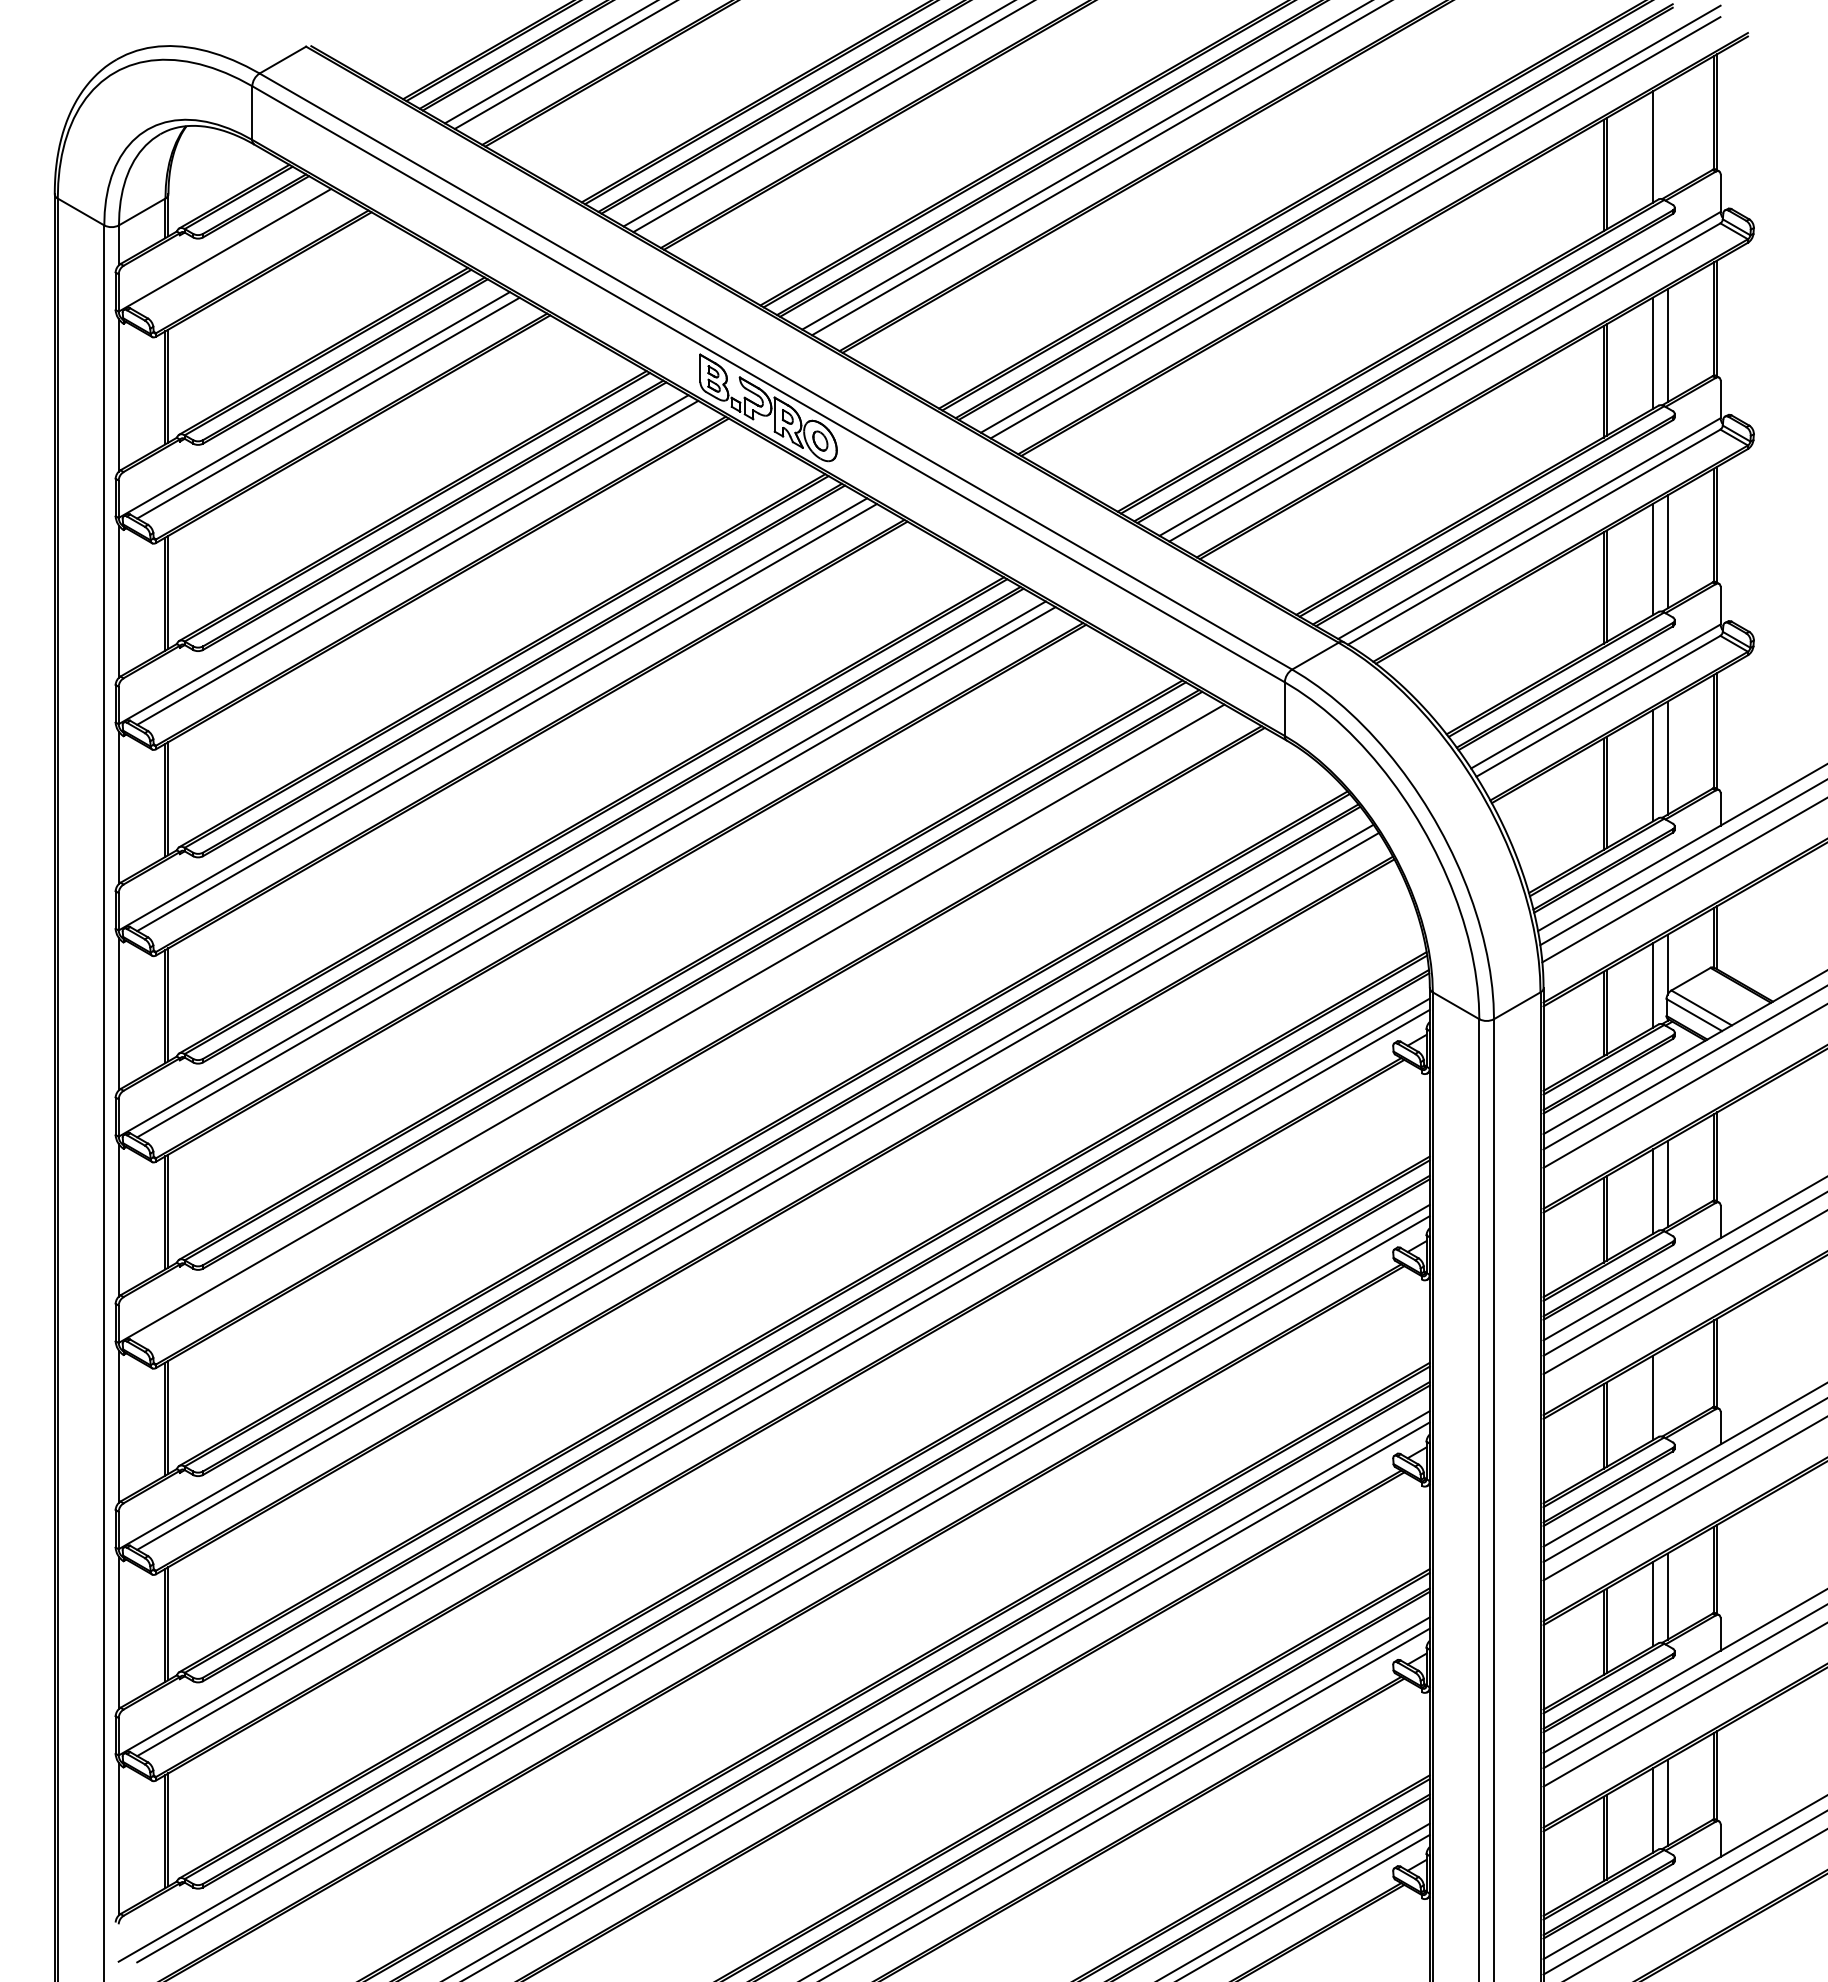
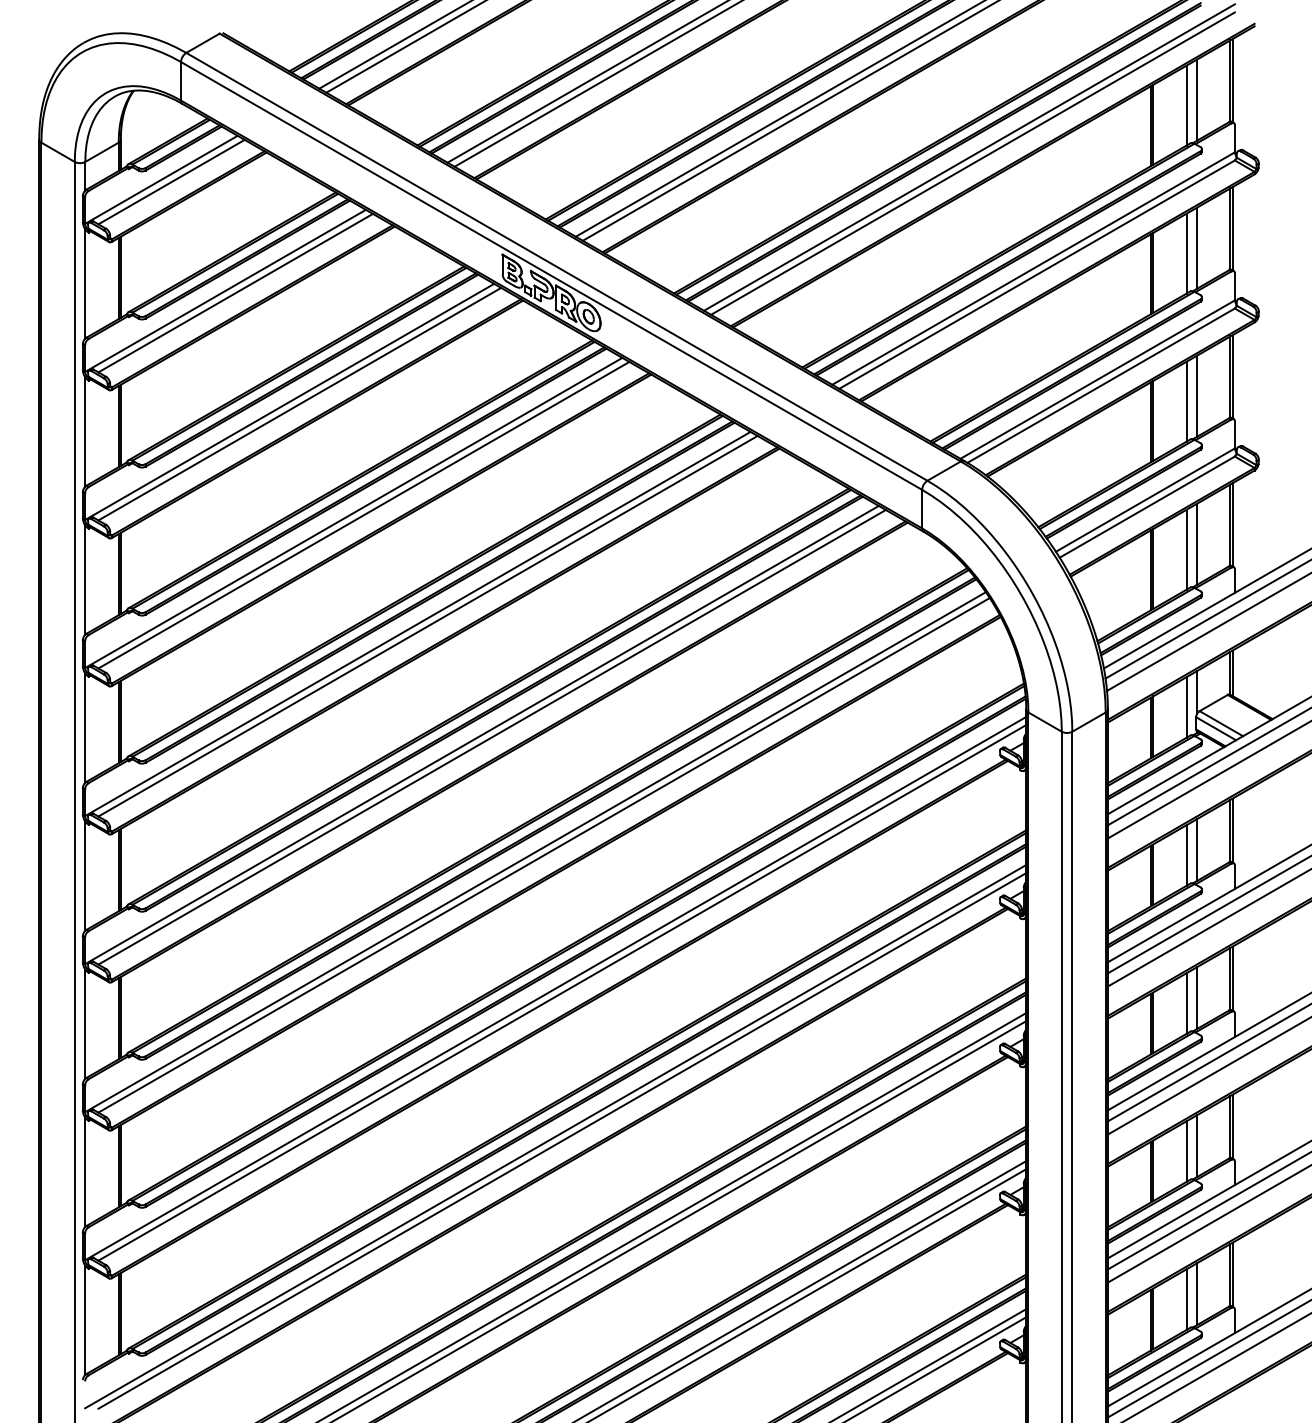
line: (1667, 138) -> (1196, 99), added
line: (239, 253) -> (171, 182), added
line: (685, 1026) -> (491, 736), added
line: (1667, 1390) -> (1196, 998), added

